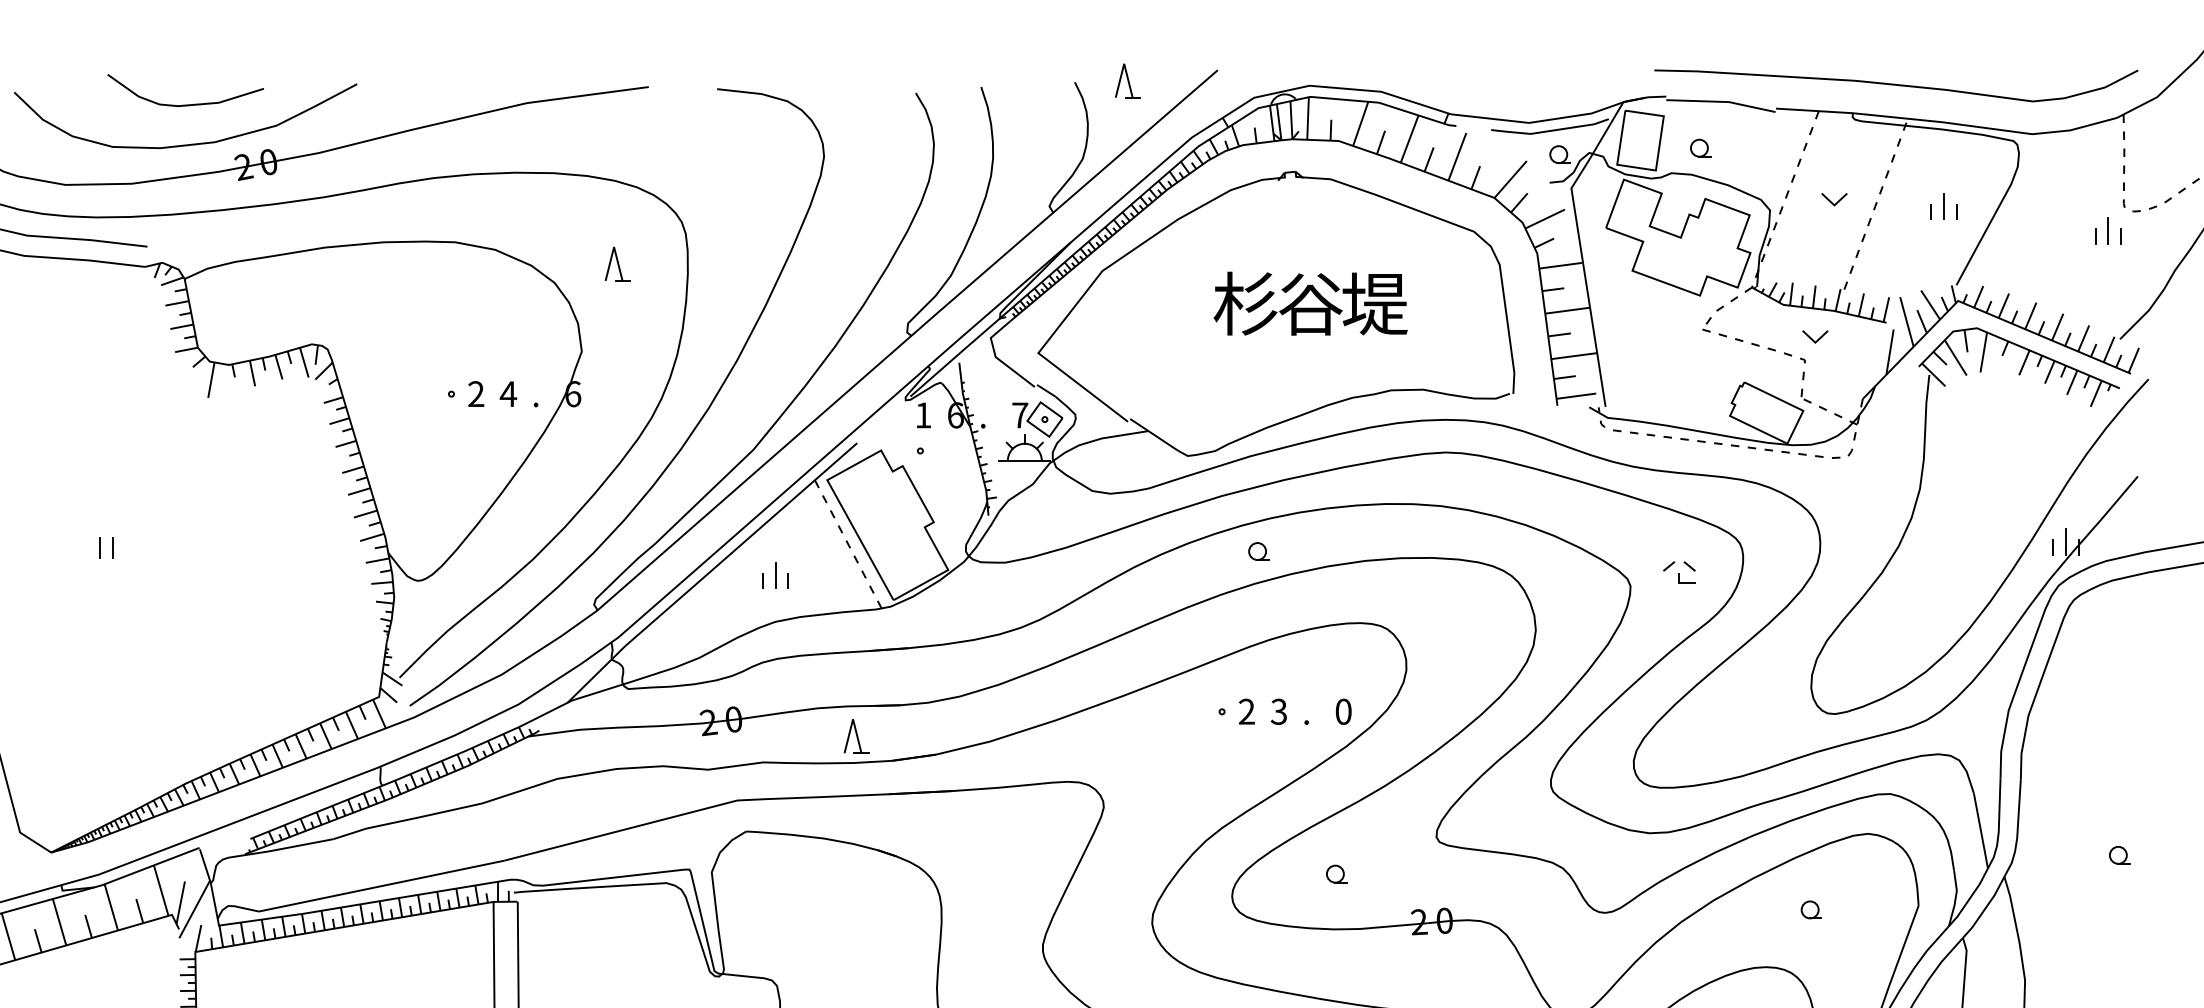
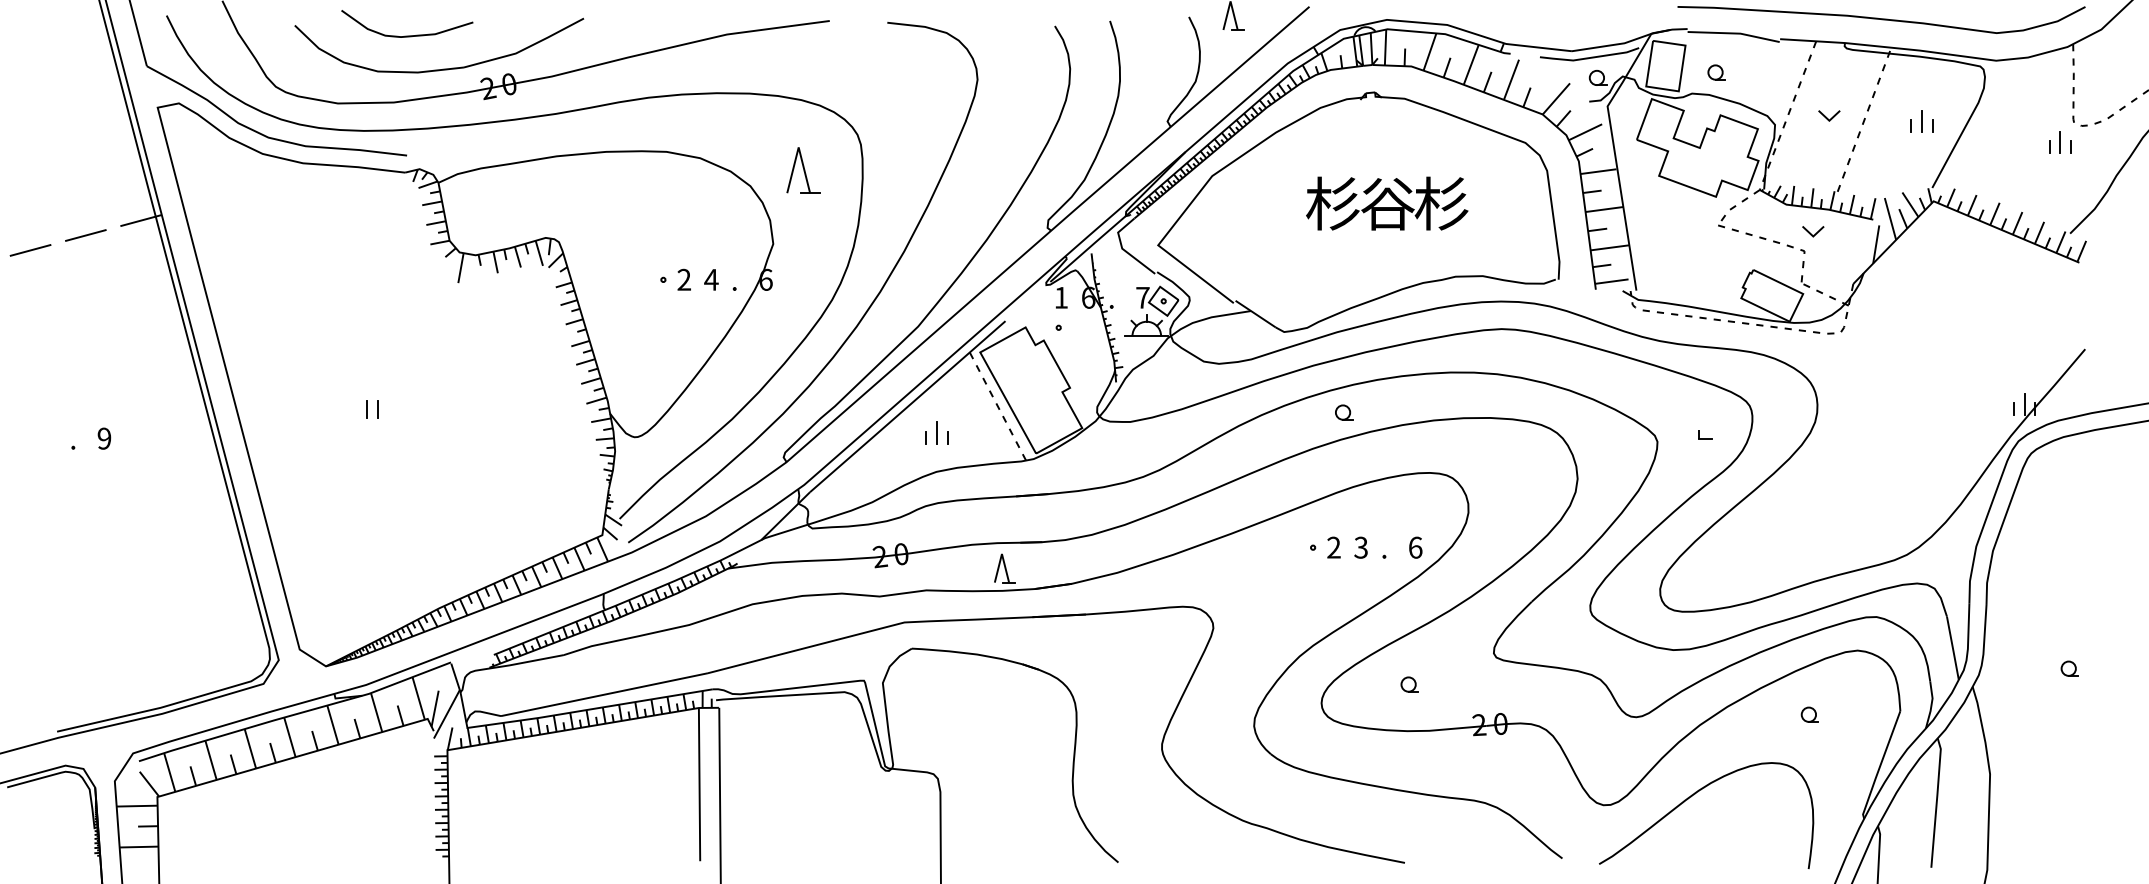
curve: (185, 104) -> (407, 35), moved
part: (617, 263) -> (803, 169), size x1.6
text: (1374, 303) -> (1441, 203), 堤 -> 杉
part: (2024, 549) -> (1989, 410), removed
part: (1679, 565) -> (1698, 424), removed
text: (1343, 711) -> (1415, 547), 0 -> 6

